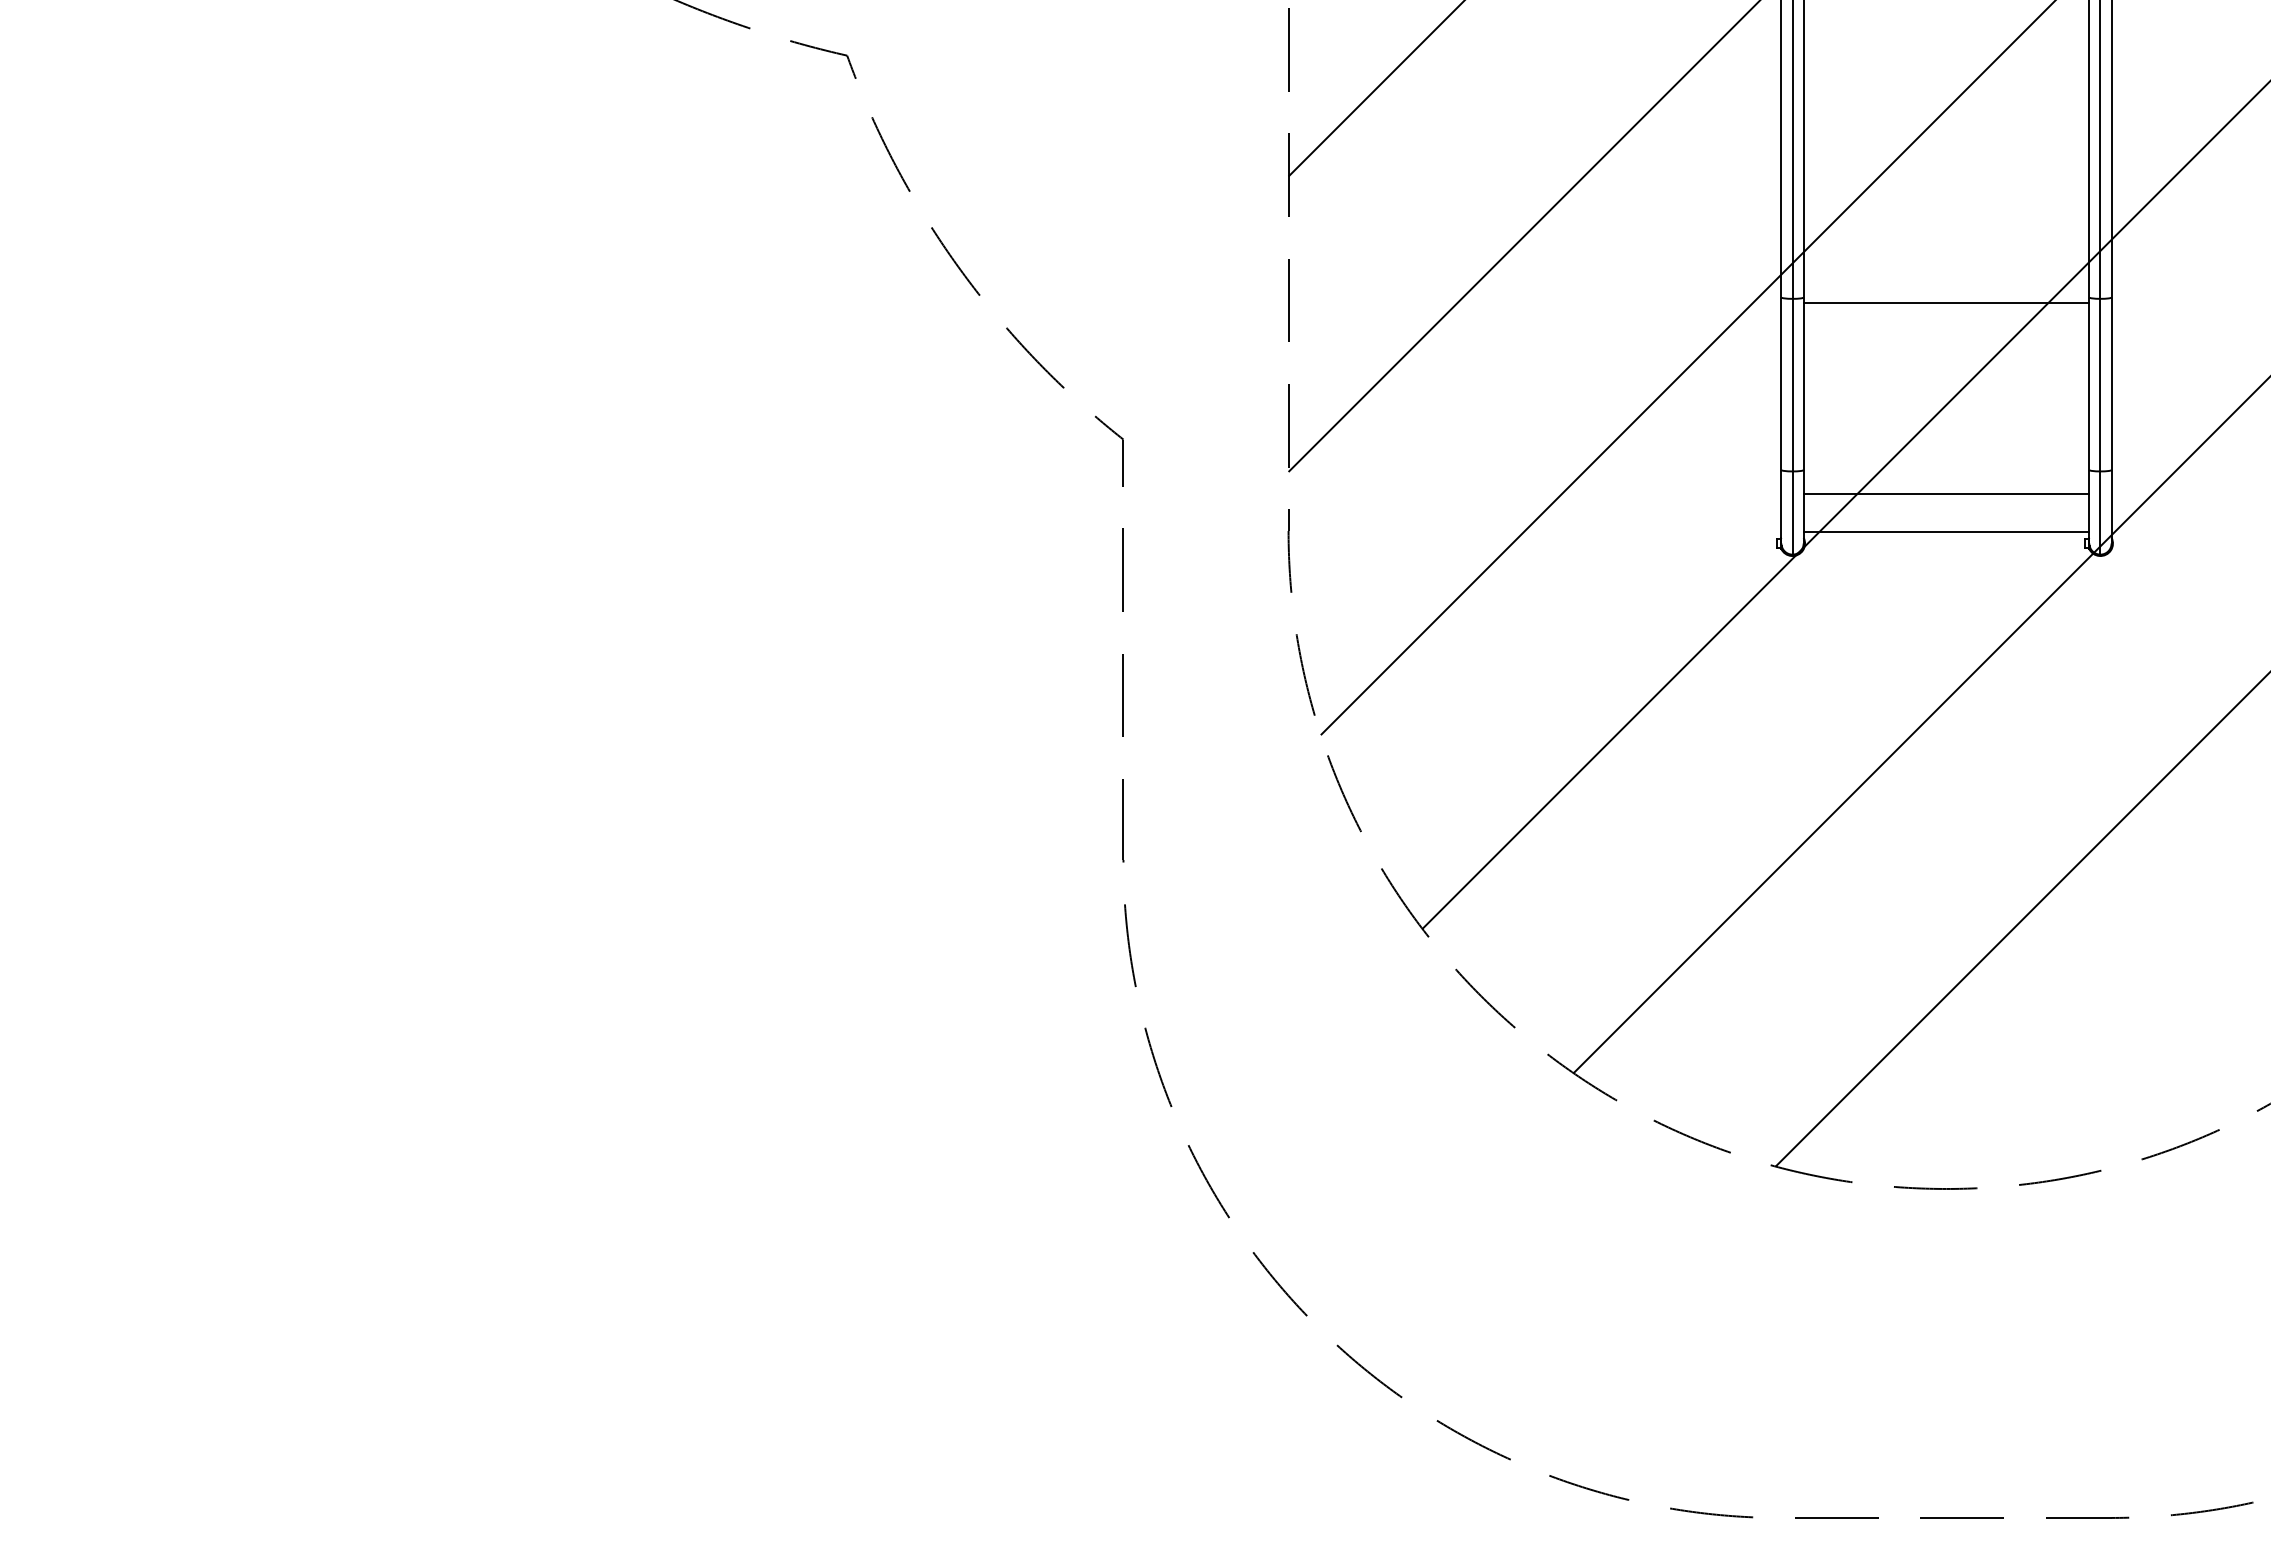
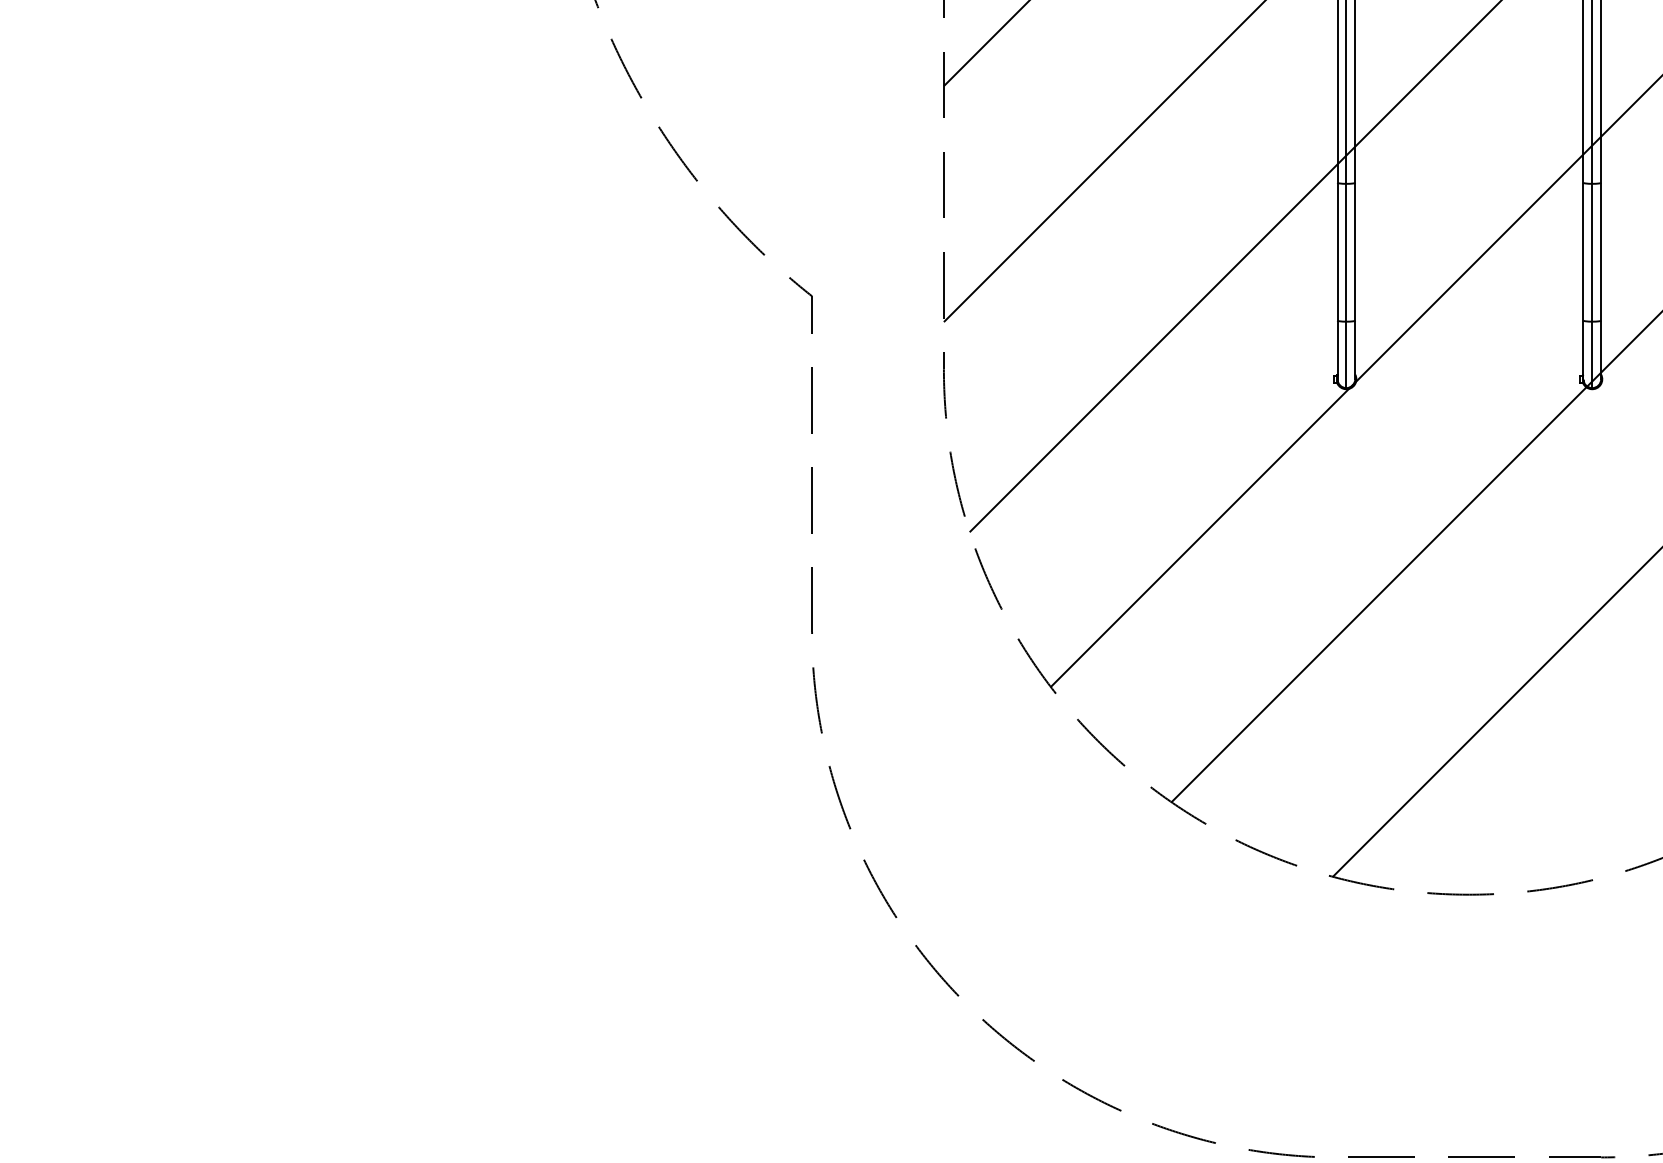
line: (1946, 303) -> (1469, 187), removed
line: (1946, 493) -> (1469, 339), removed
line: (1946, 532) -> (1469, 370), removed

